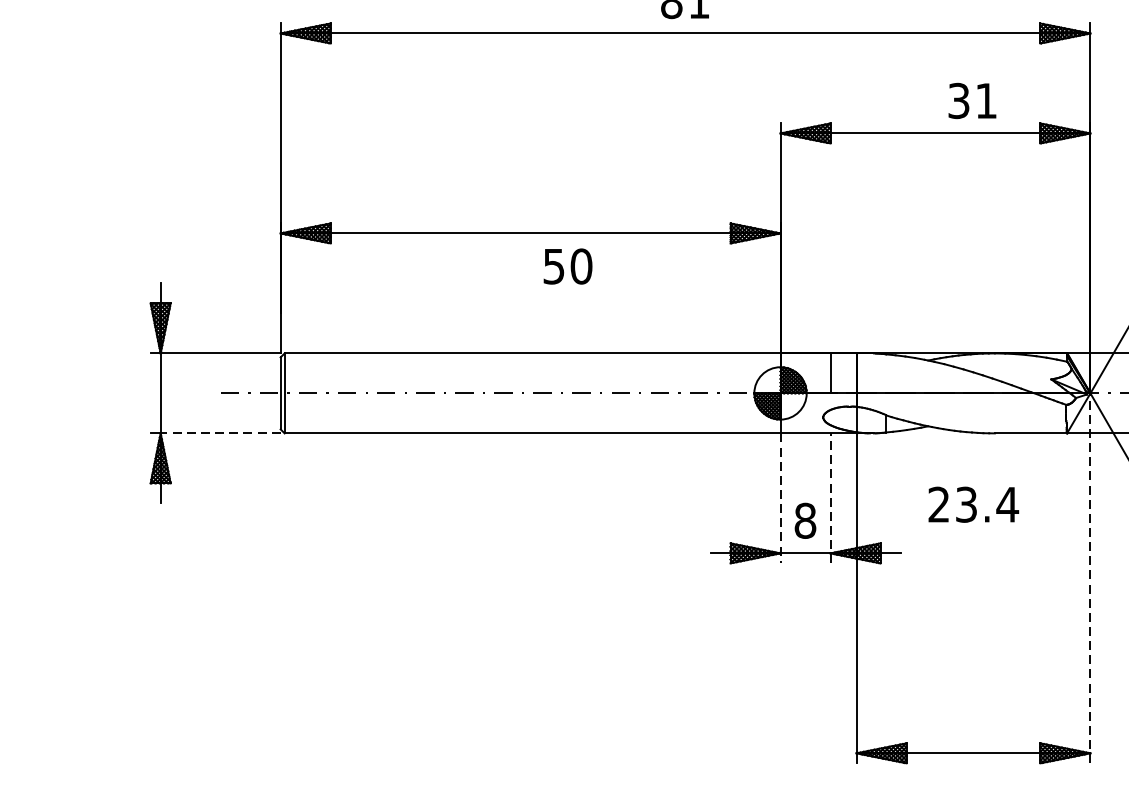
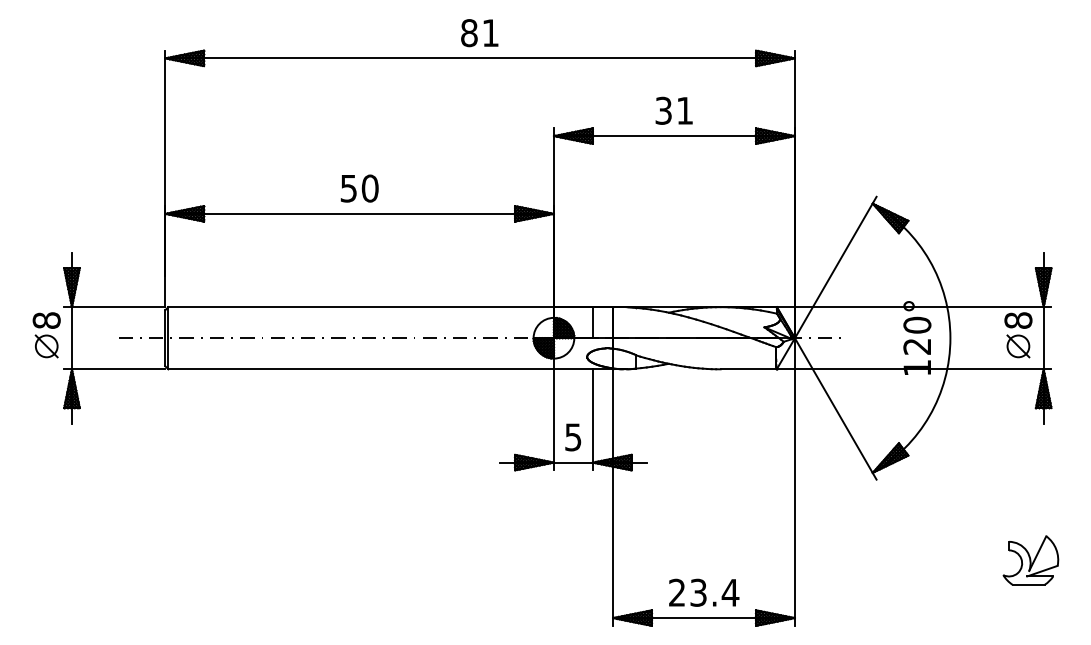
text: (971, 100) -> (673, 110), moved
text: (567, 266) -> (359, 188), moved
part: (127, 389) -> (46, 335), added
line: (220, 433) -> (118, 369), dashed -> solid
line: (779, 497) -> (553, 419), dashed -> solid
line: (830, 497) -> (592, 419), dashed -> solid
text: (974, 504) -> (704, 592), moved
text: (805, 521) -> (573, 437), 8 -> 5
line: (1089, 578) -> (794, 482), dashed -> solid

